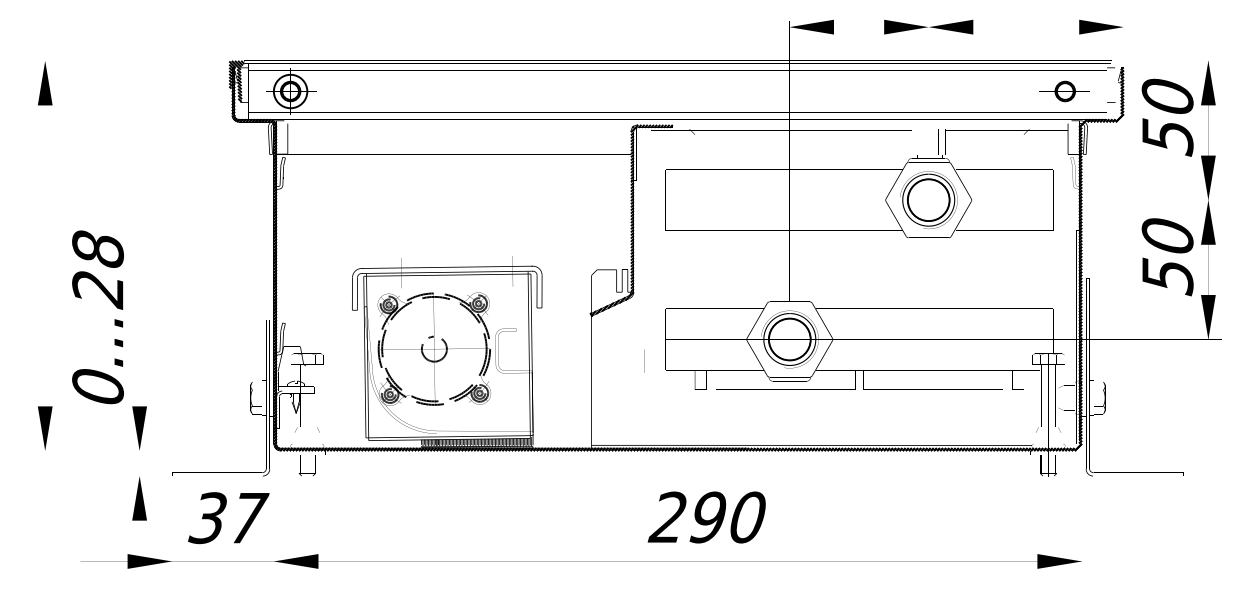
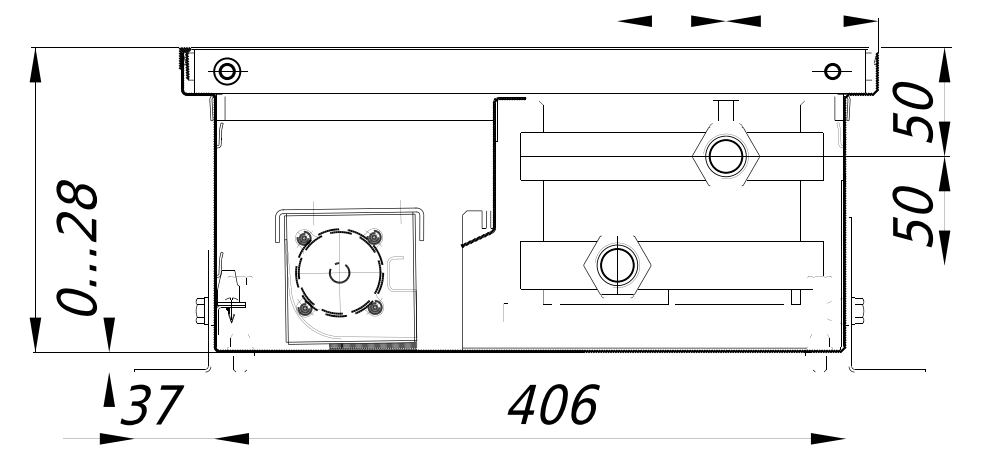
text: (1167, 117) -> (912, 112), moved
text: (1167, 257) -> (912, 216), moved
line: (644, 360) -> (503, 312), moved
text: (707, 517) -> (553, 404), 290 -> 406
text: (228, 518) -> (152, 405), moved

